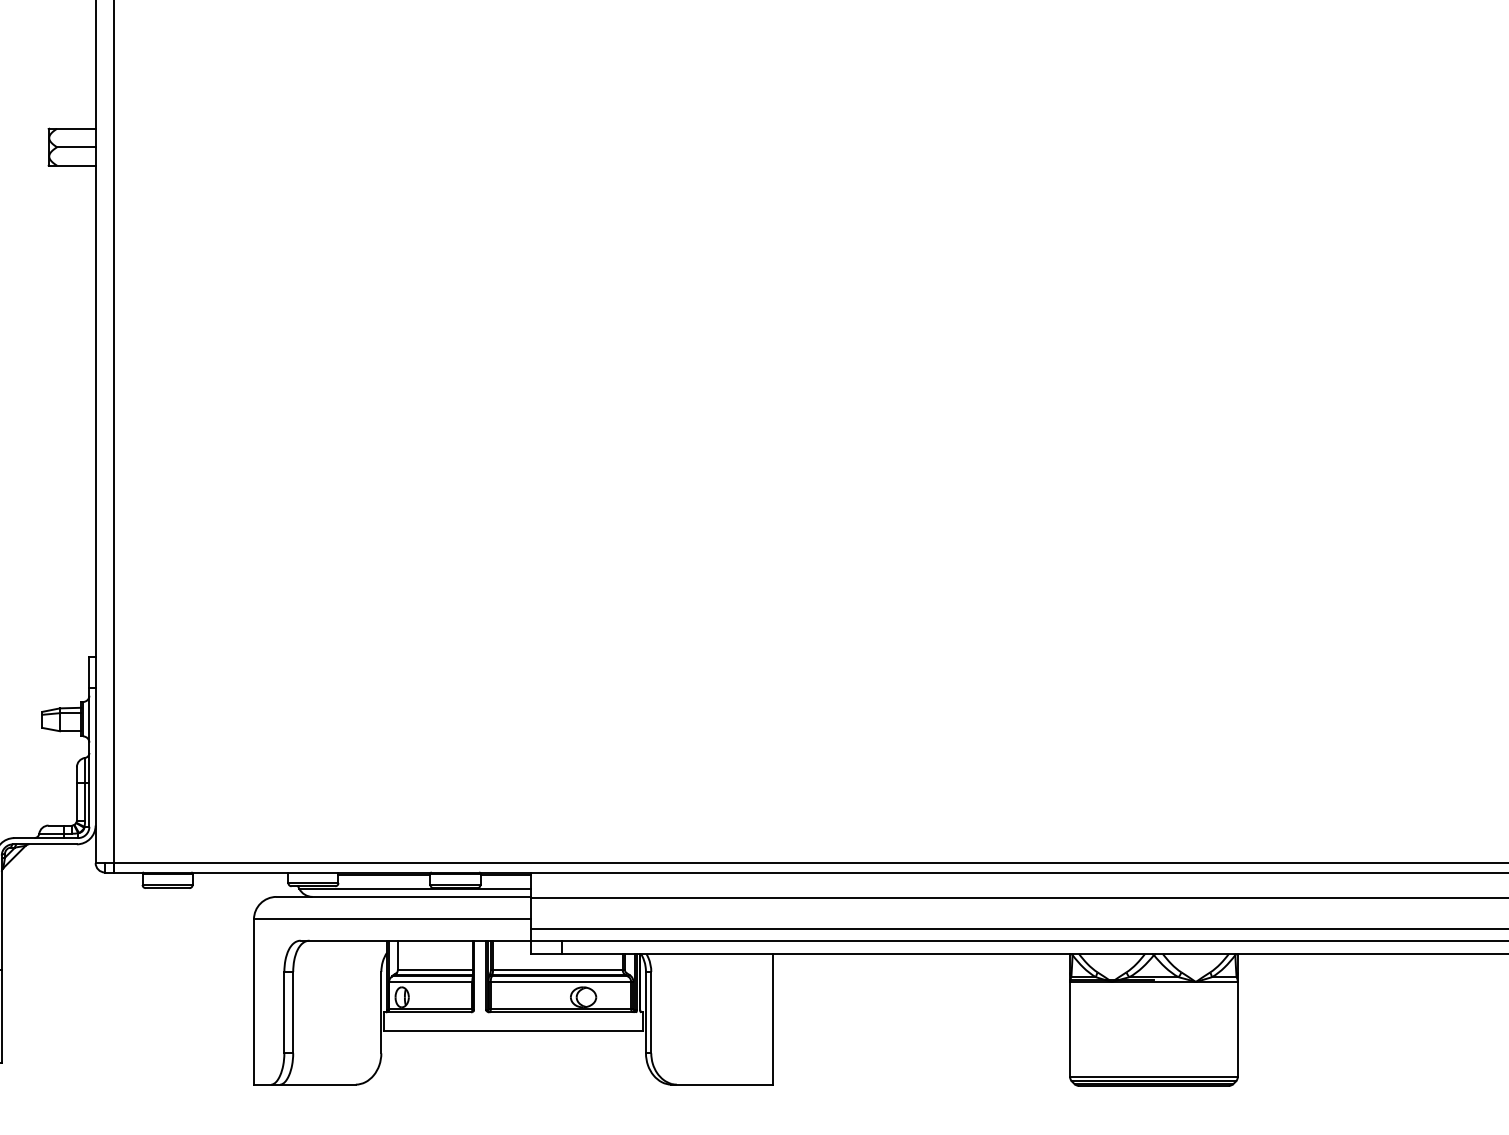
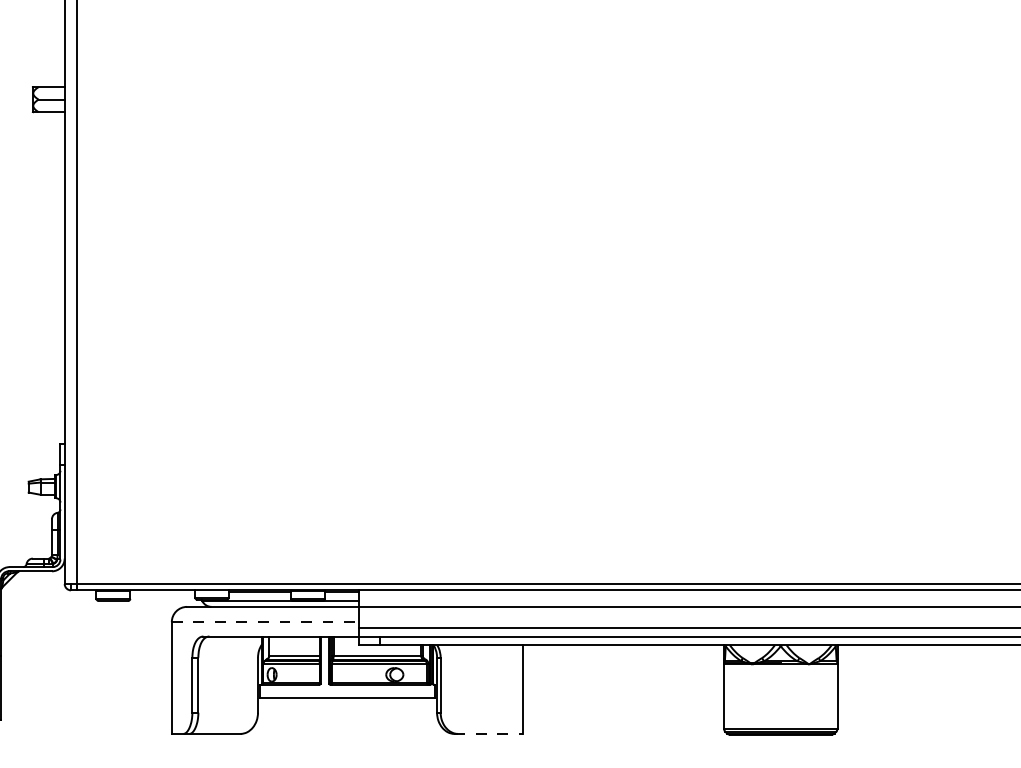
line: (392, 919) -> (265, 622), solid -> dashed
line: (723, 1084) -> (489, 733), solid -> dashed

